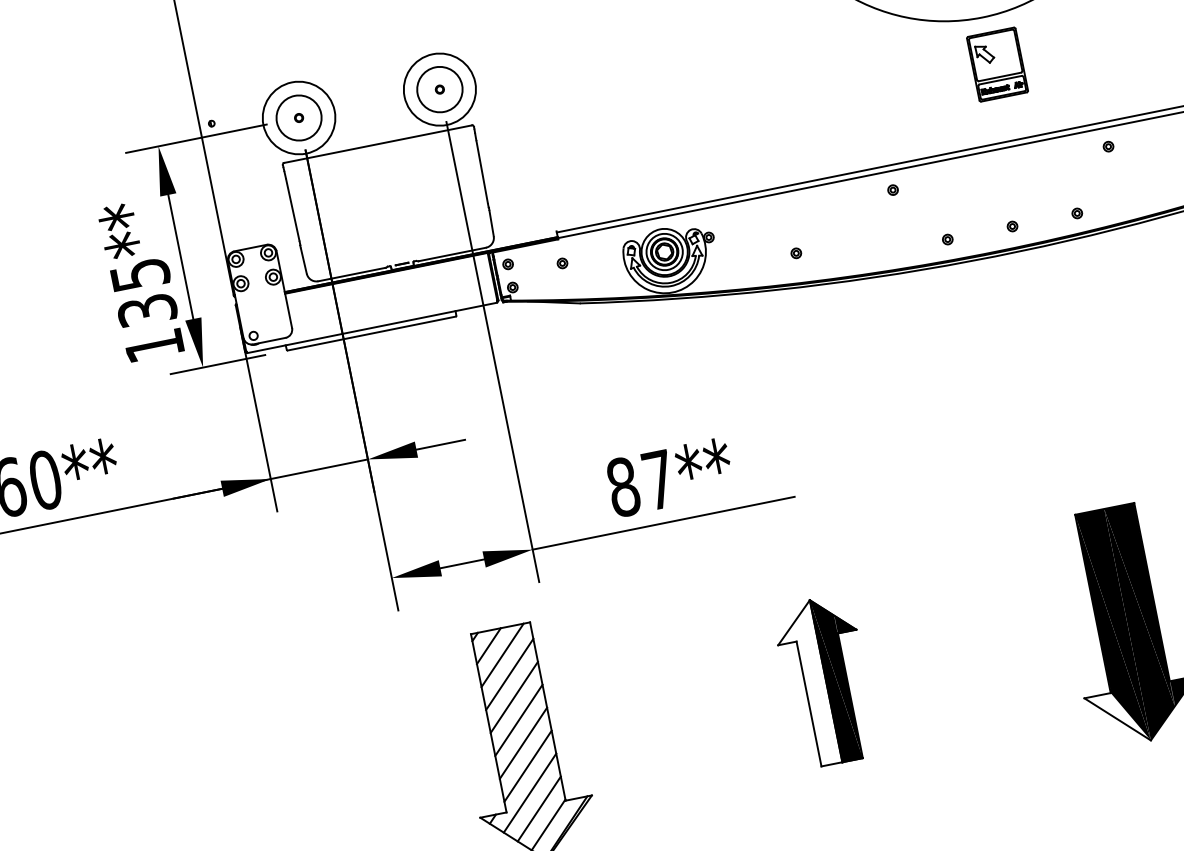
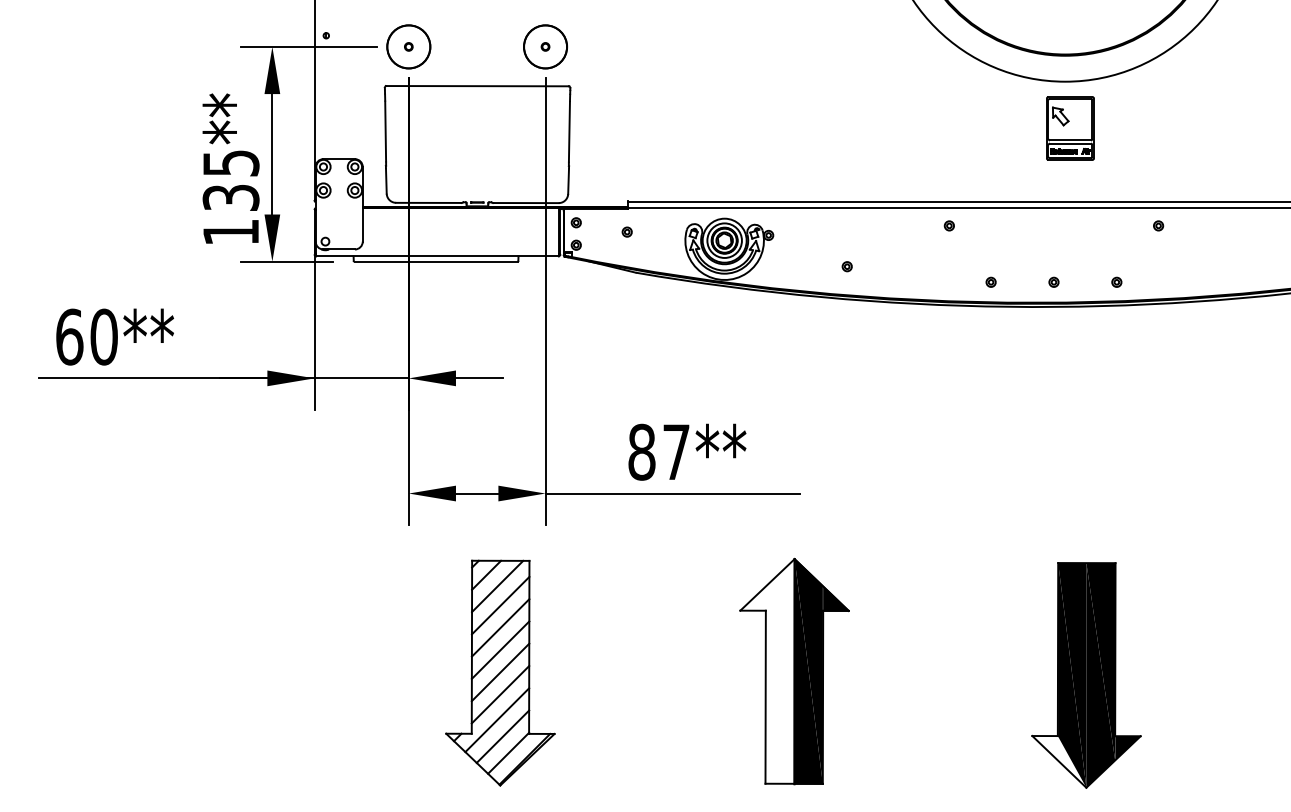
circle: (439, 89) -> (545, 46), size x0.62
circle: (298, 117) -> (408, 46), size x0.62
part: (826, 681) -> (794, 671), size x1.43

